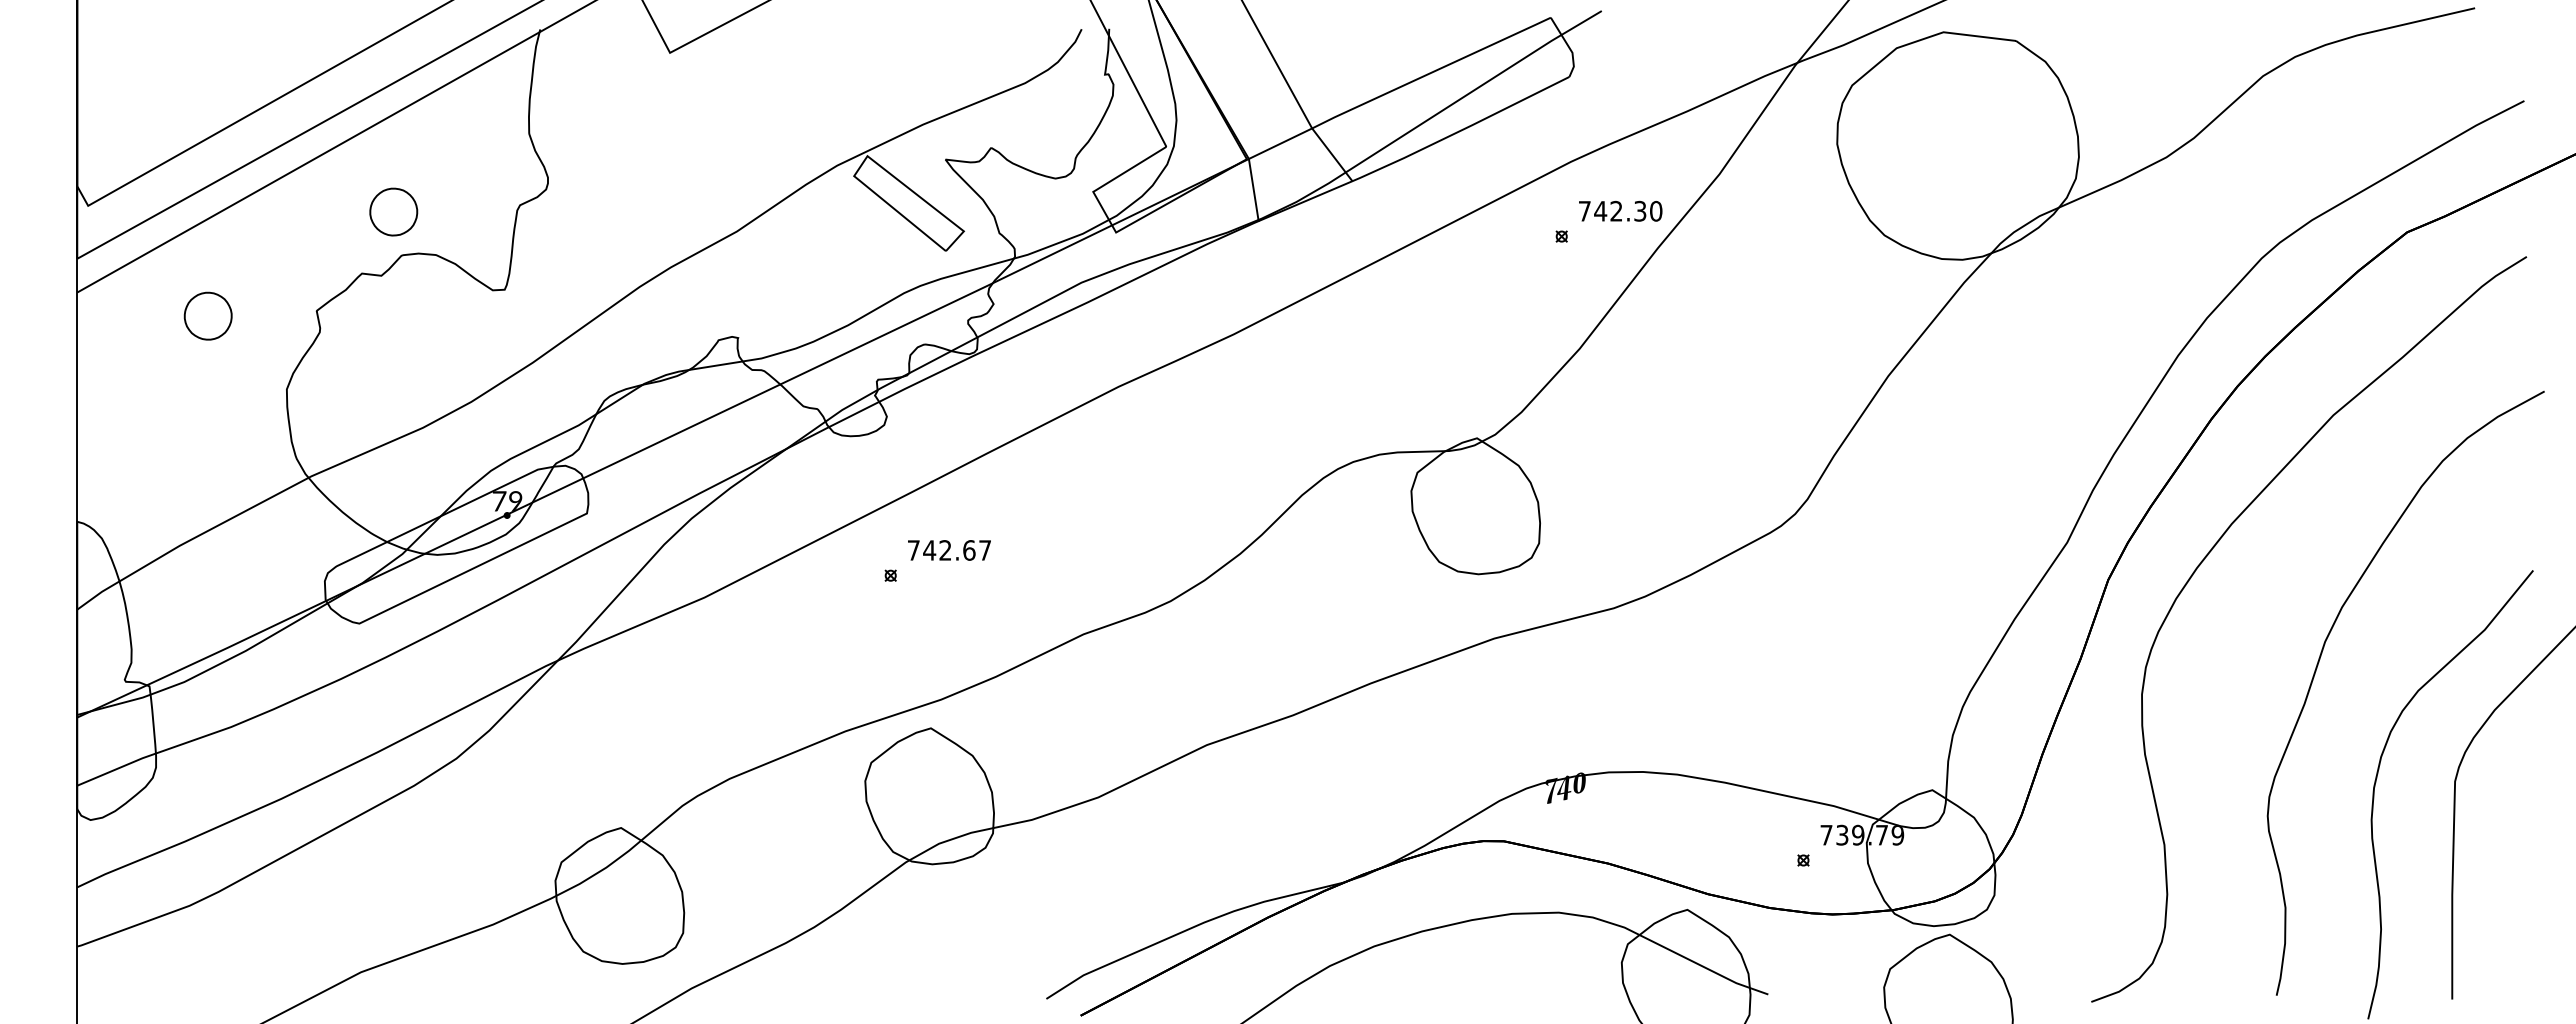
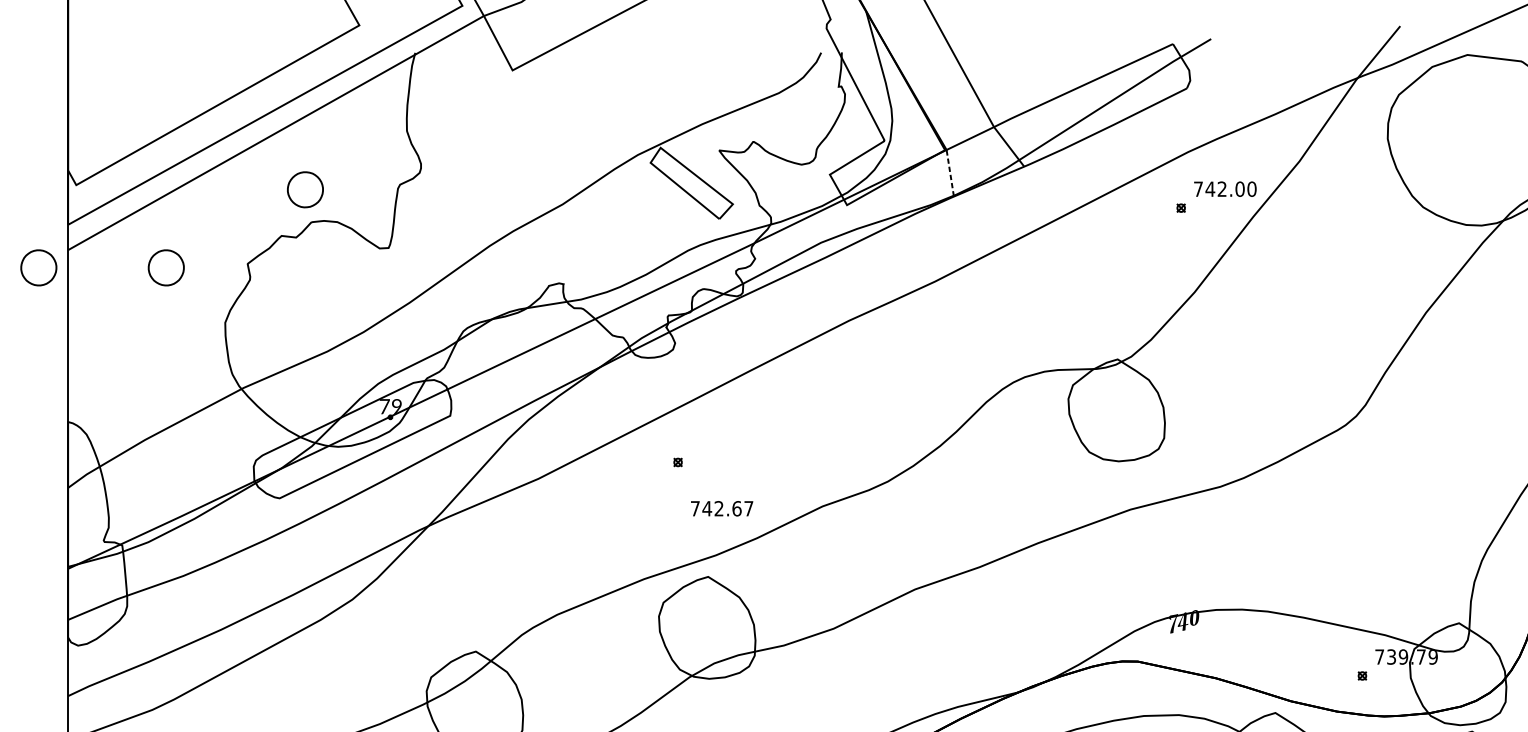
line: (1253, 189) -> (950, 172), solid -> dashed
text: (1640, 211) -> (1240, 189), 742.30 -> 742.00
part: (37, 315) -> (38, 267), added
text: (949, 550) -> (722, 508), moved

